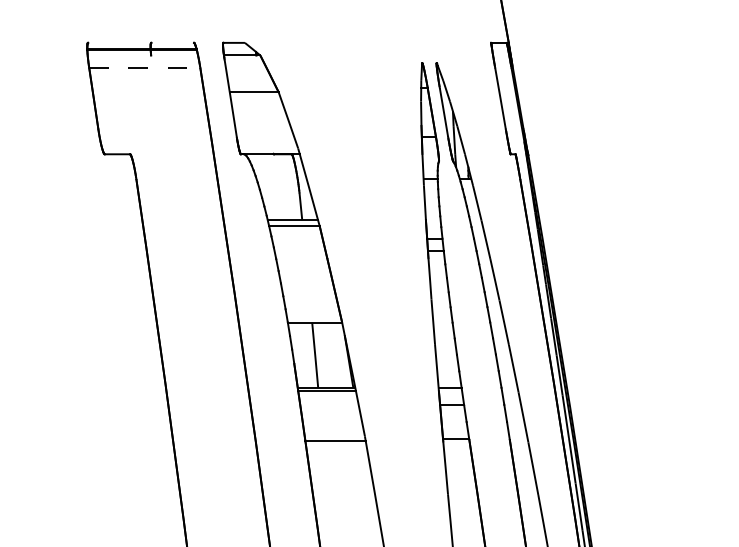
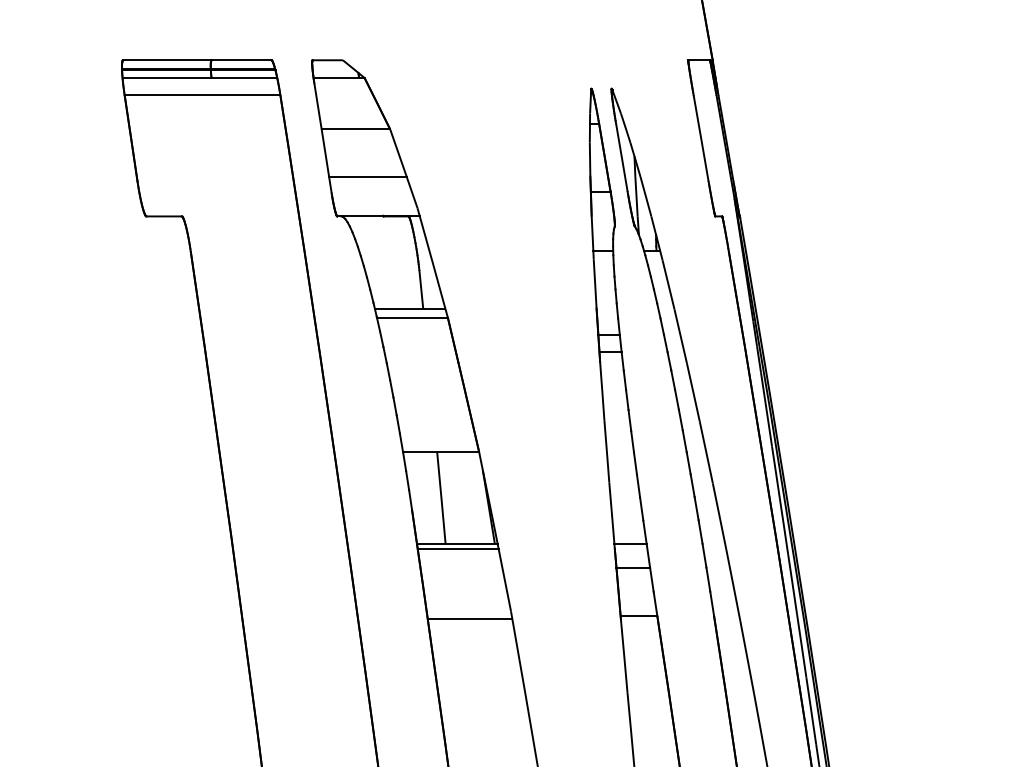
line: (141, 43) -> (197, 60), added
line: (142, 55) -> (199, 77), added
line: (144, 67) -> (202, 94), dashed -> solid
line: (262, 125) -> (367, 176), added

